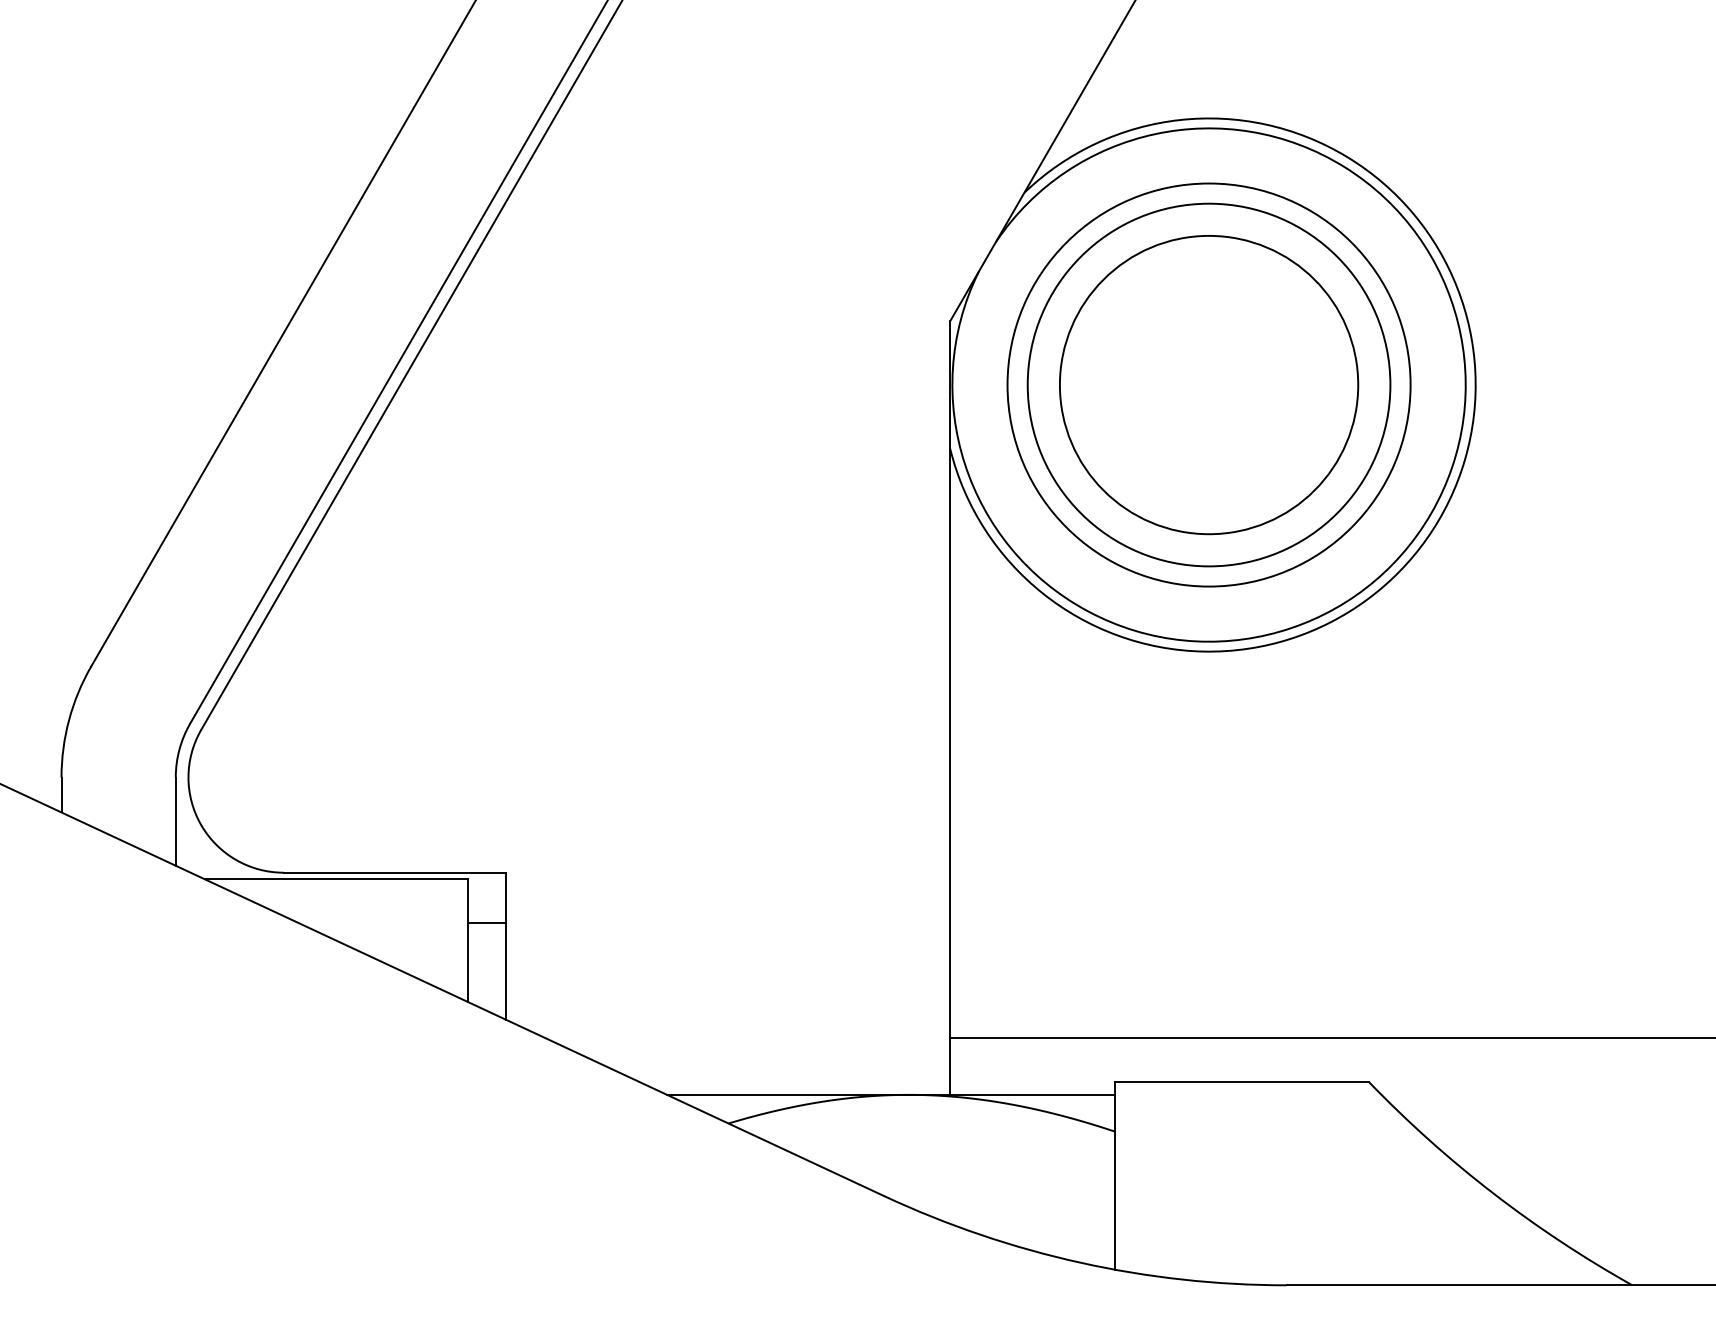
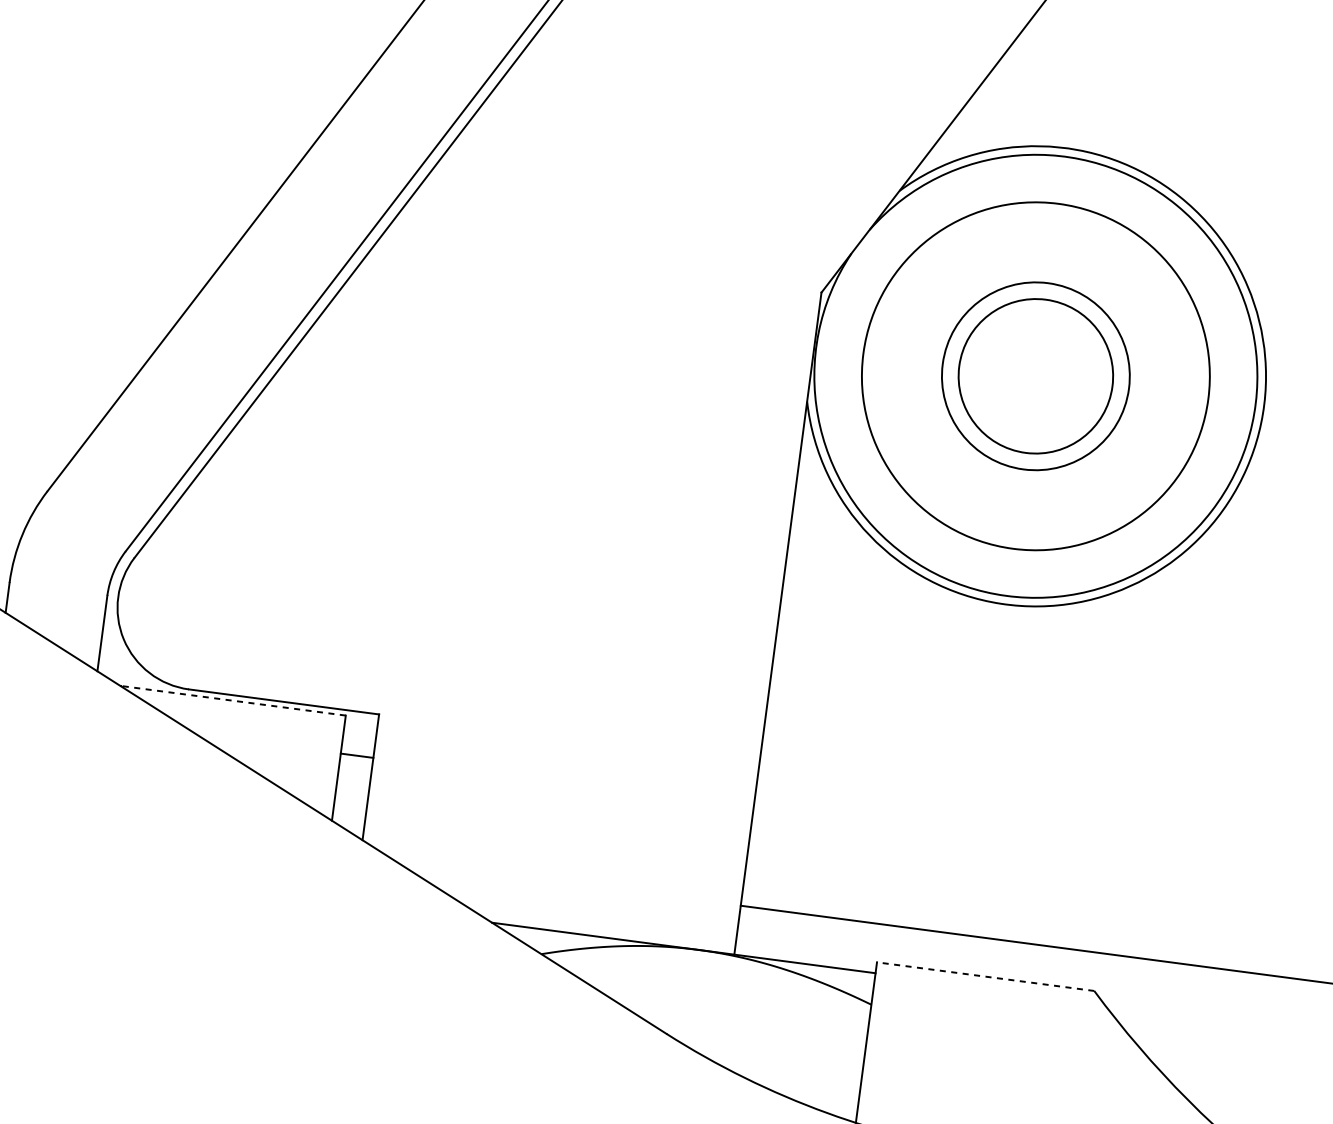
circle: (1208, 384) -> (1035, 375), size x0.6
circle: (1208, 384) -> (1035, 375), size x0.6
line: (337, 879) -> (234, 701), solid -> dashed
line: (1242, 1082) -> (985, 976), solid -> dashed

